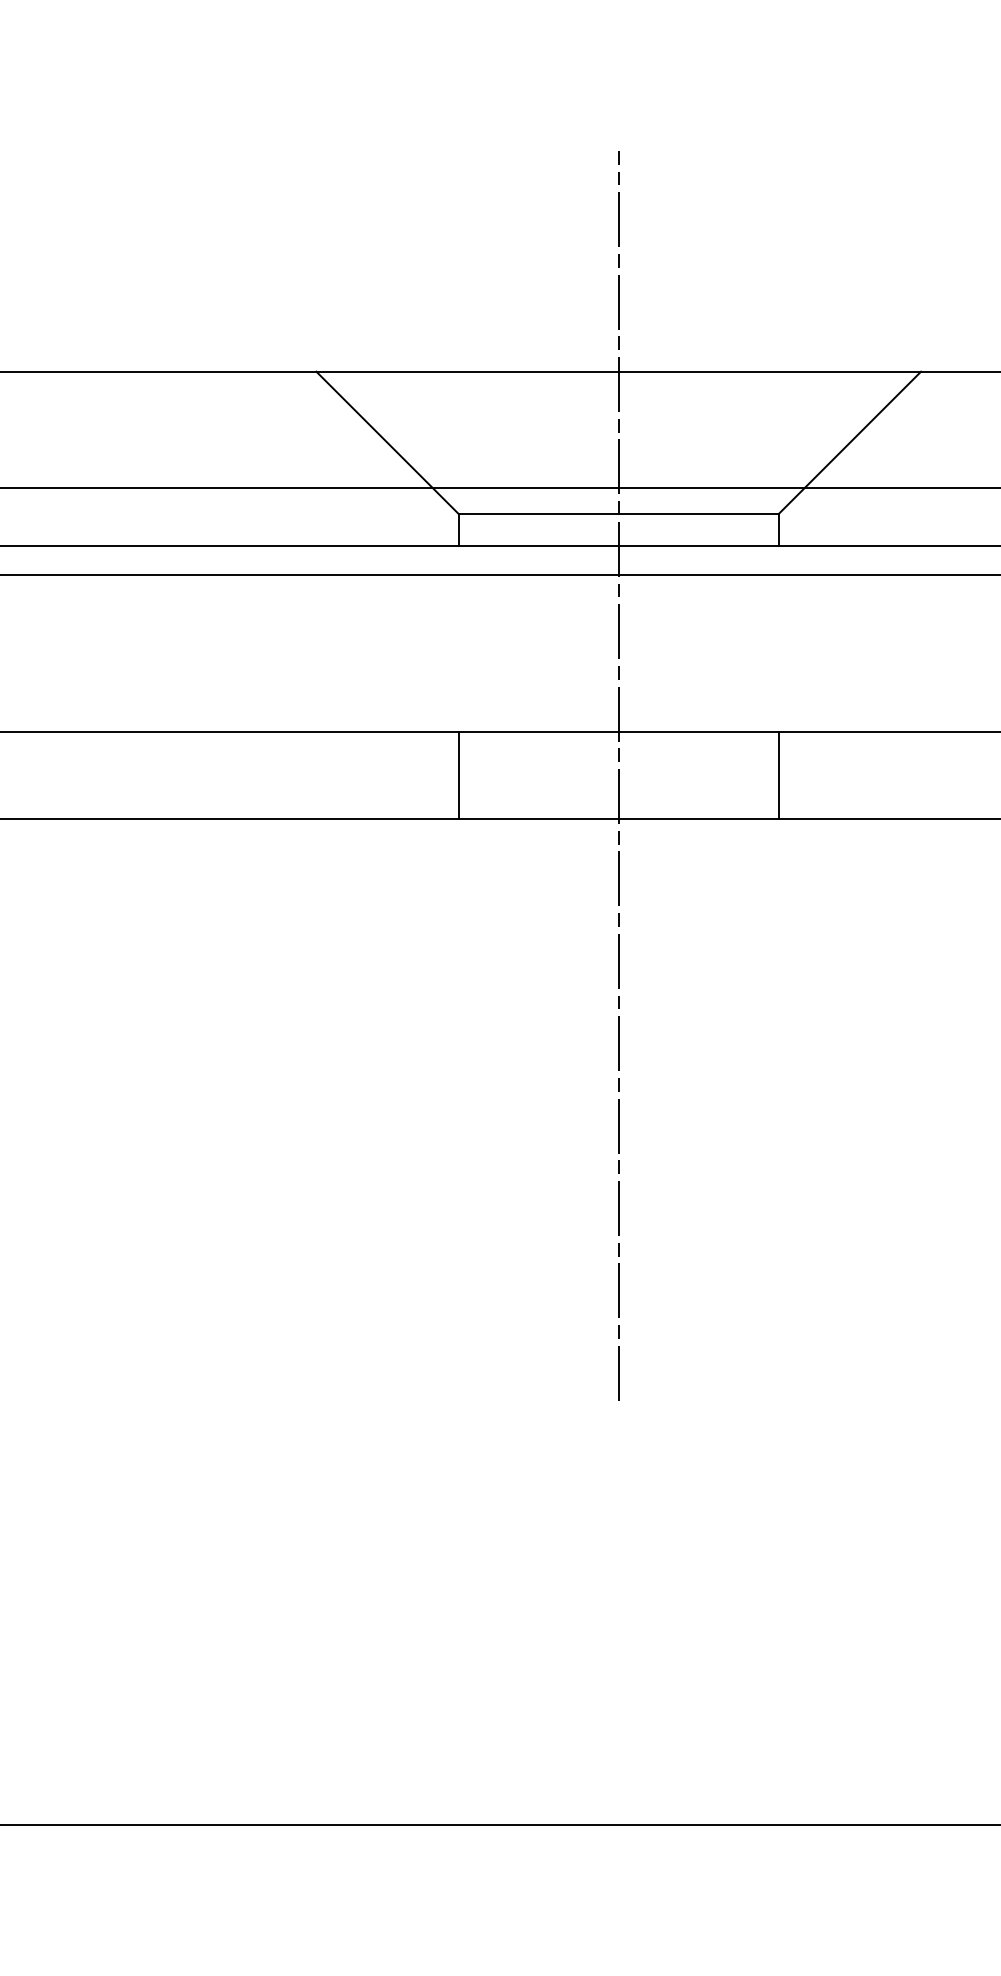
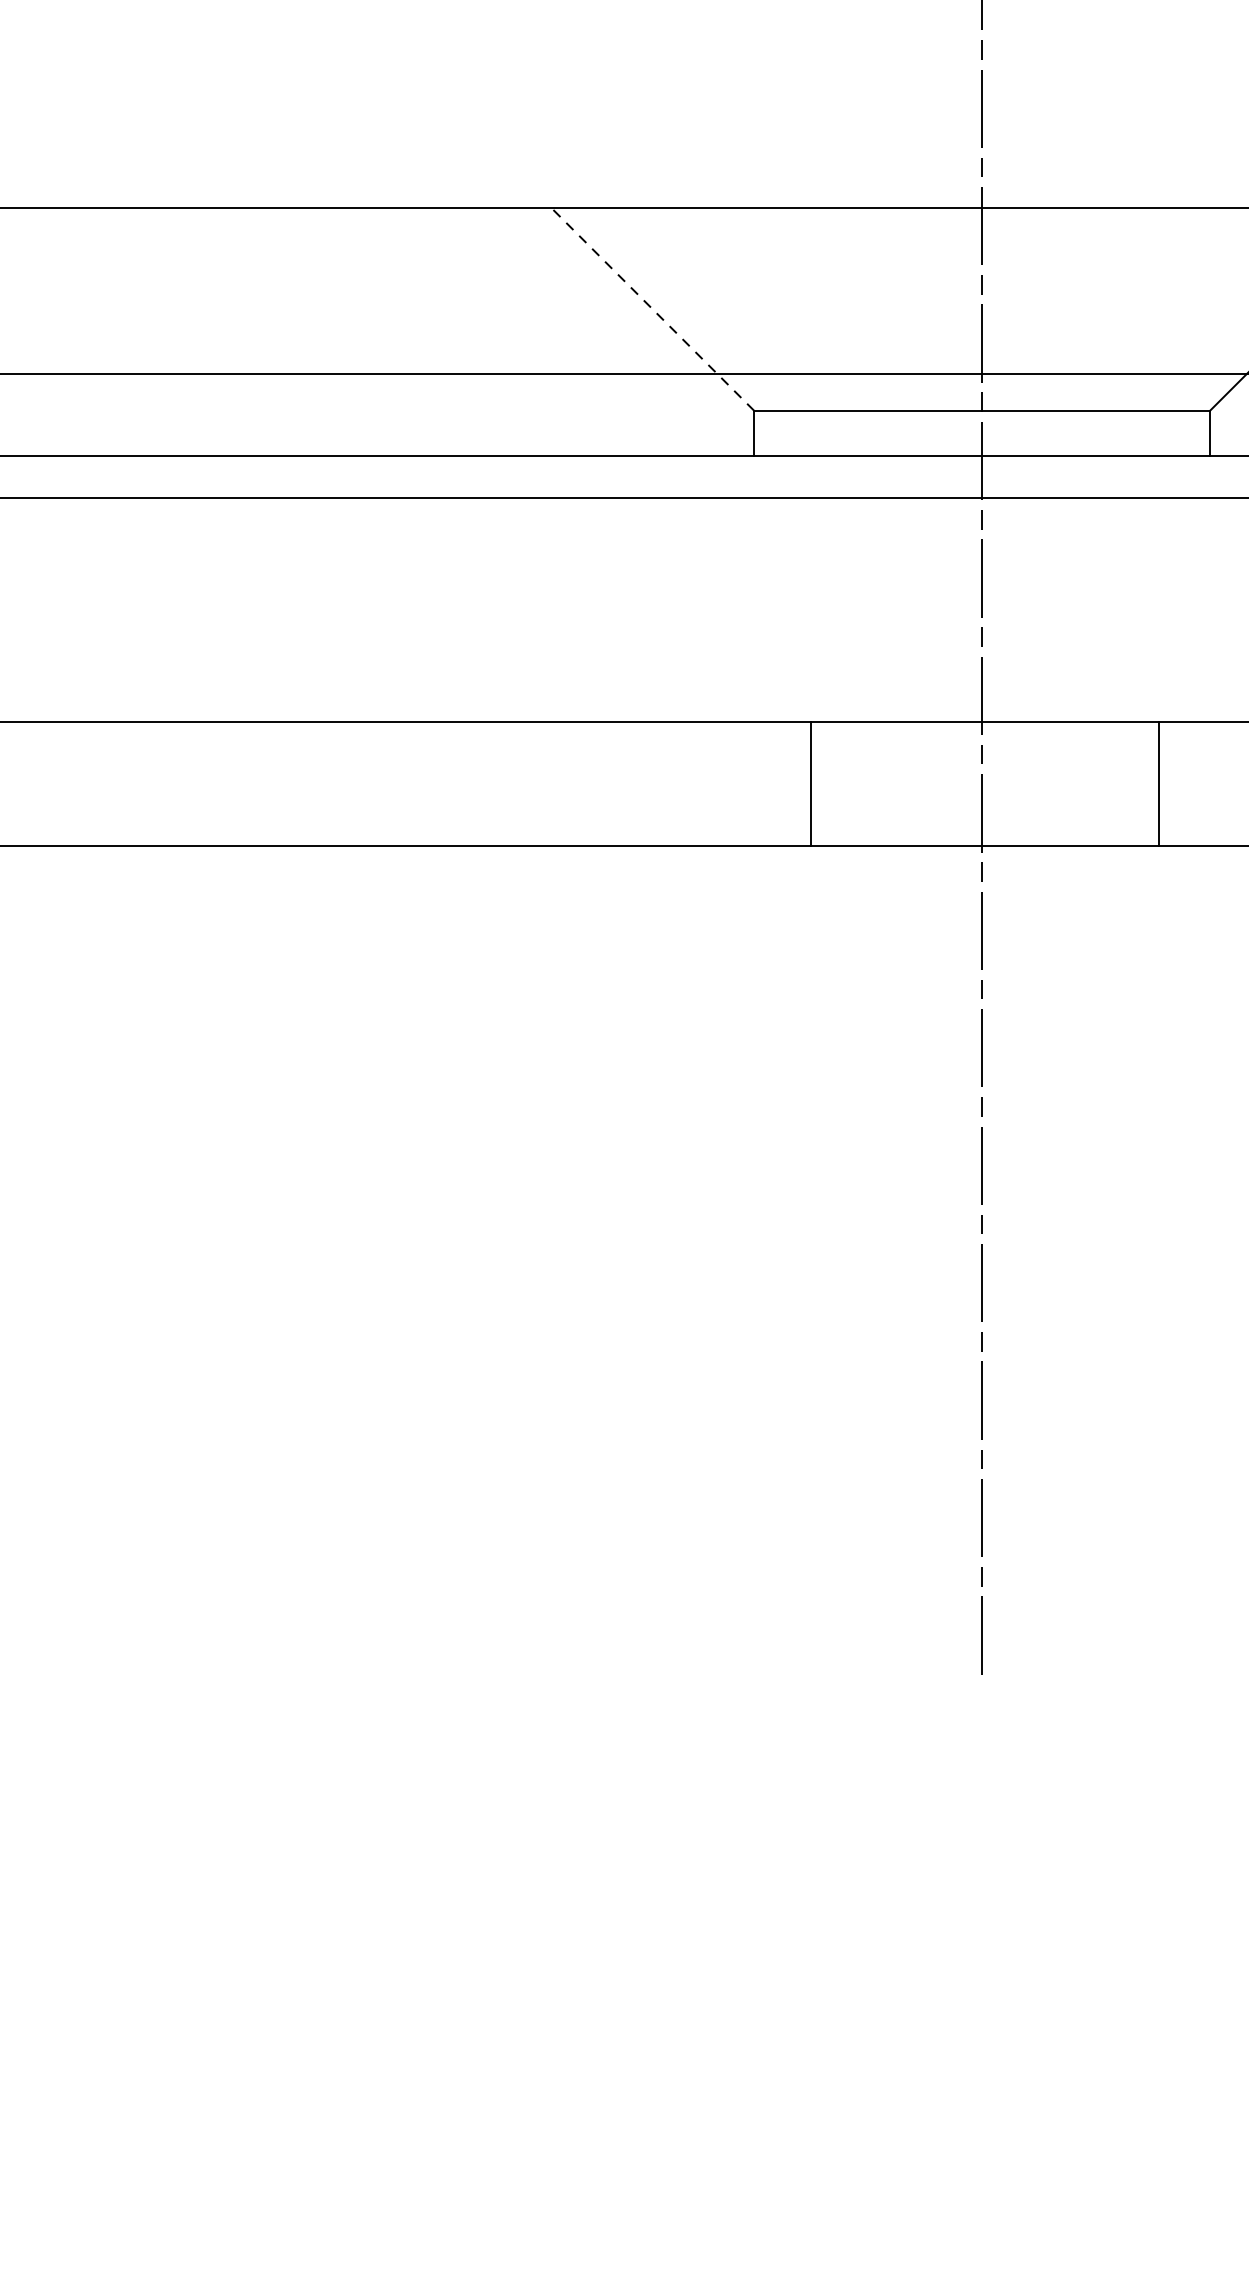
line: (387, 442) -> (652, 308), solid -> dashed
line: (458, 775) -> (810, 783), moved
line: (778, 775) -> (1158, 783), moved

